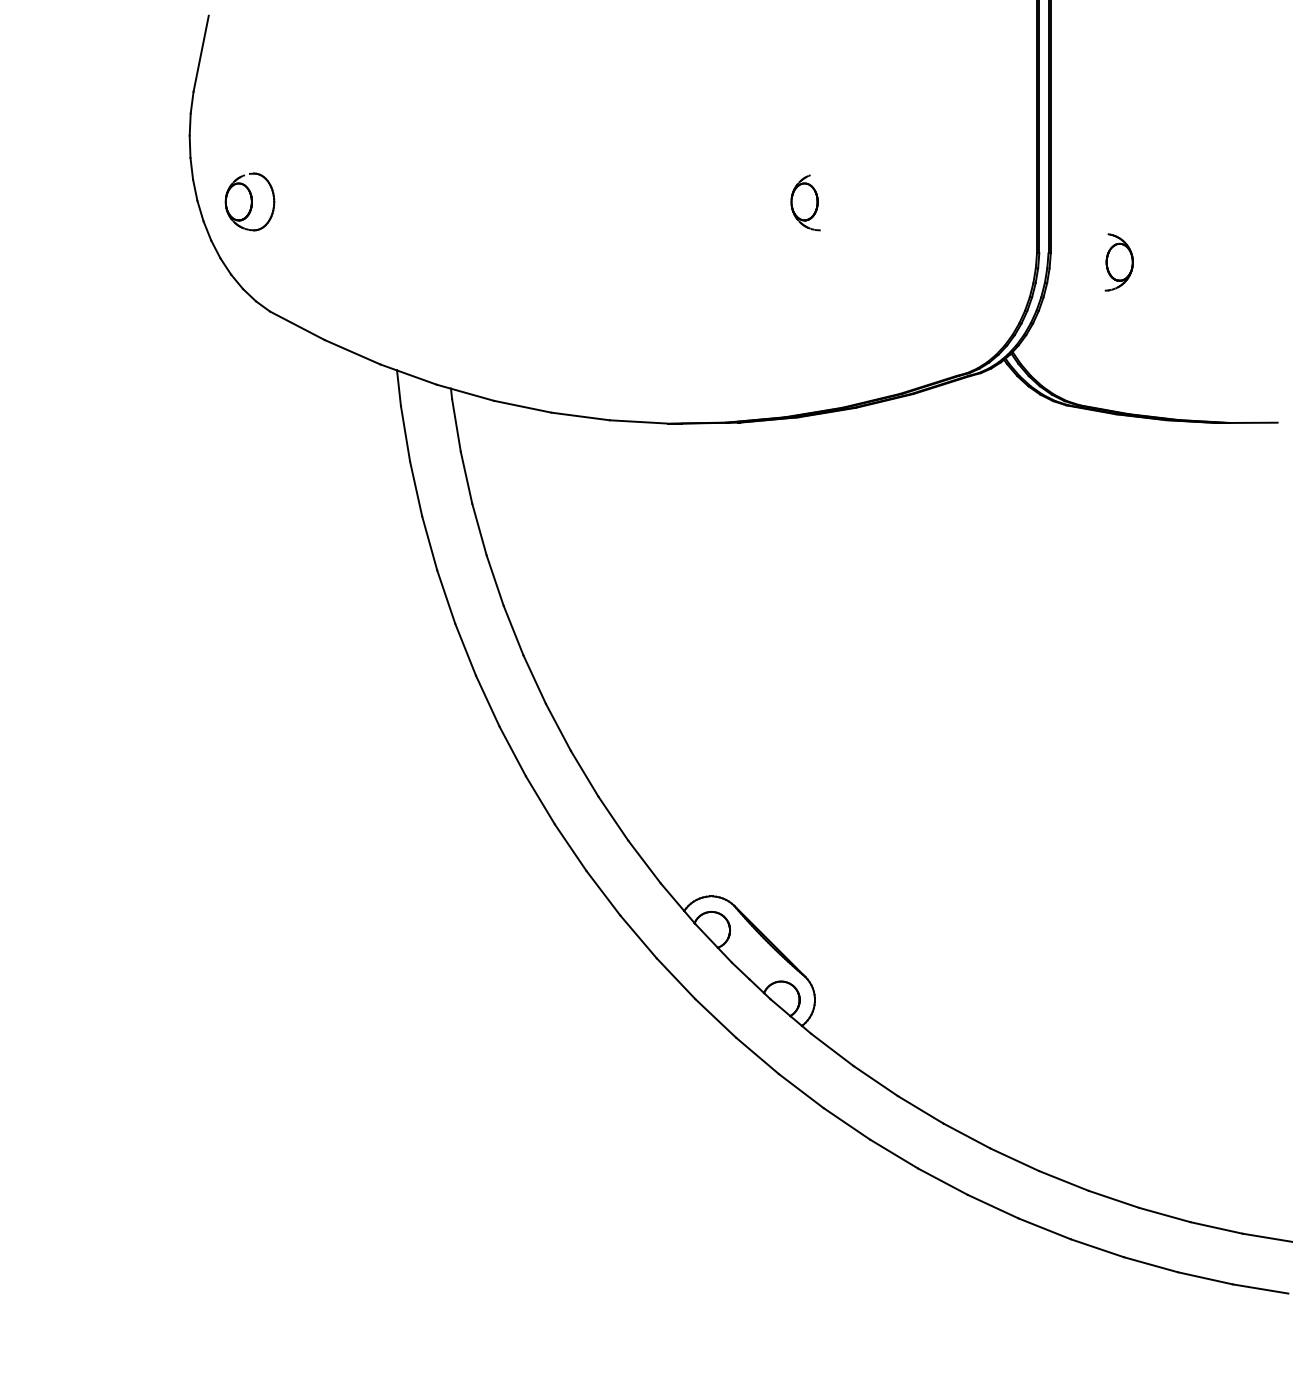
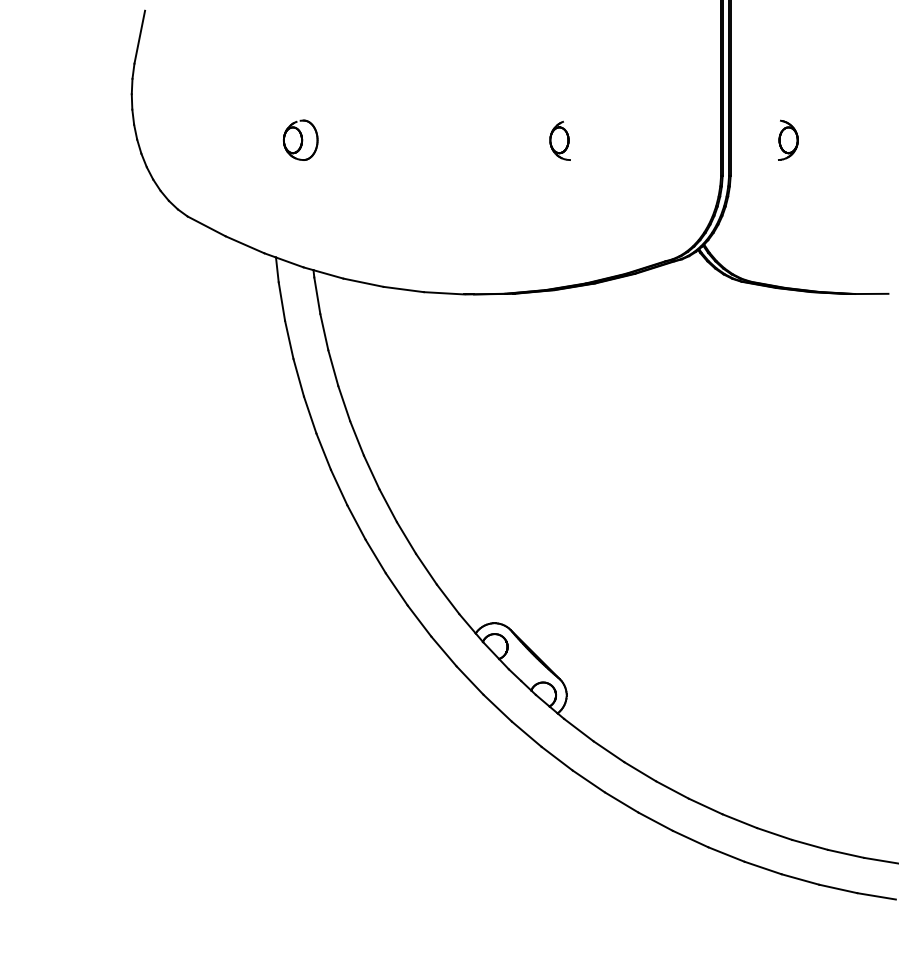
part: (249, 200) -> (300, 139), moved
part: (1119, 261) -> (788, 139), moved

